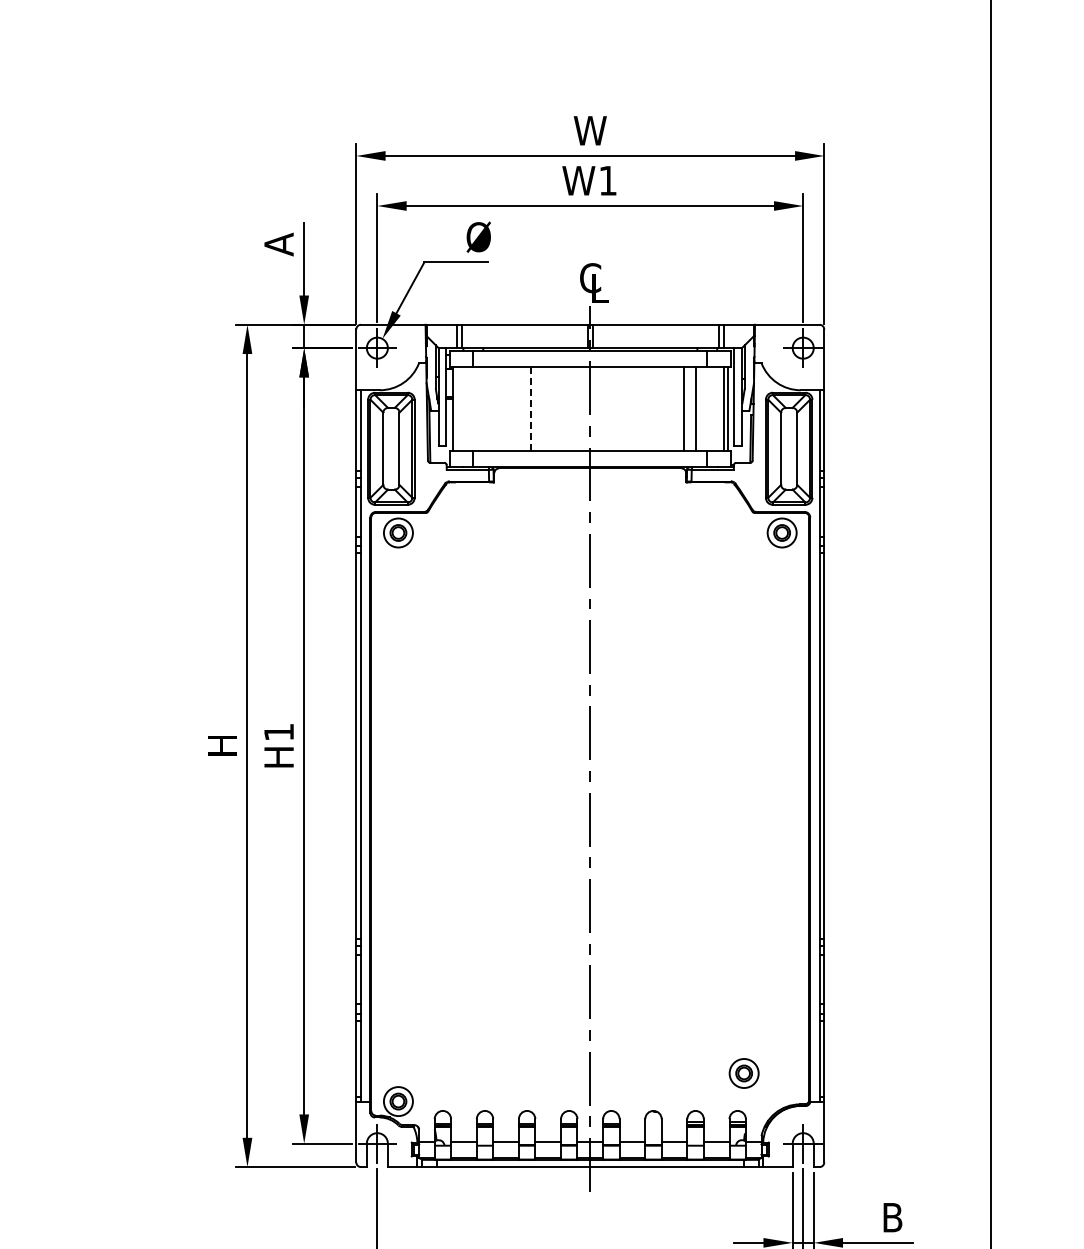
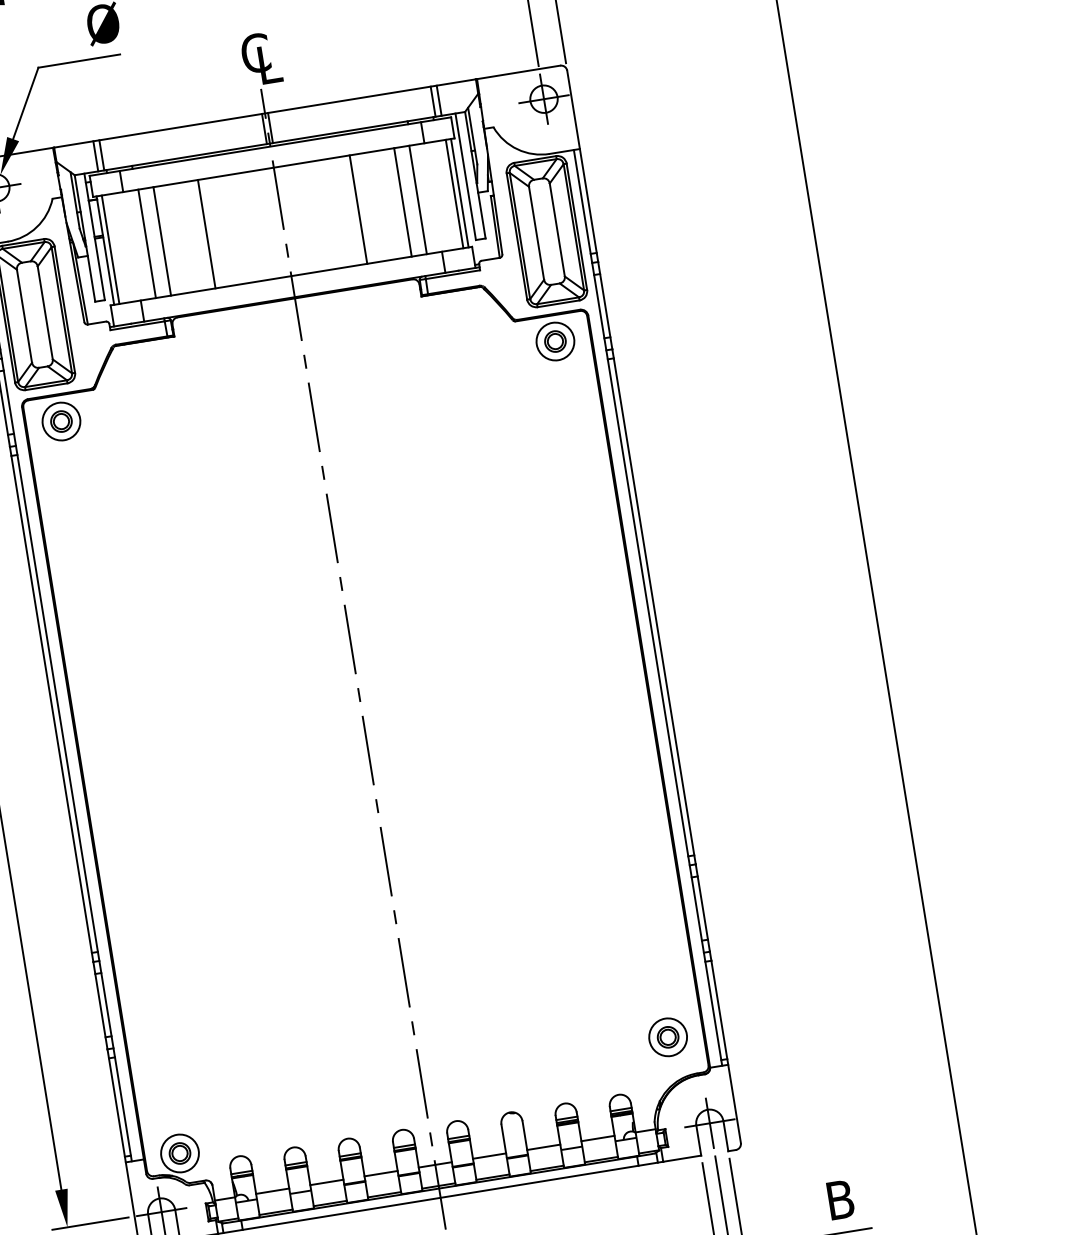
line: (456, 408) -> (110, 249), added
line: (485, 408) -> (147, 243), added
line: (496, 408) -> (161, 240), added
line: (531, 408) -> (206, 233), dashed -> solid
line: (649, 408) -> (358, 208), added
part: (743, 1073) -> (667, 1037), moved

